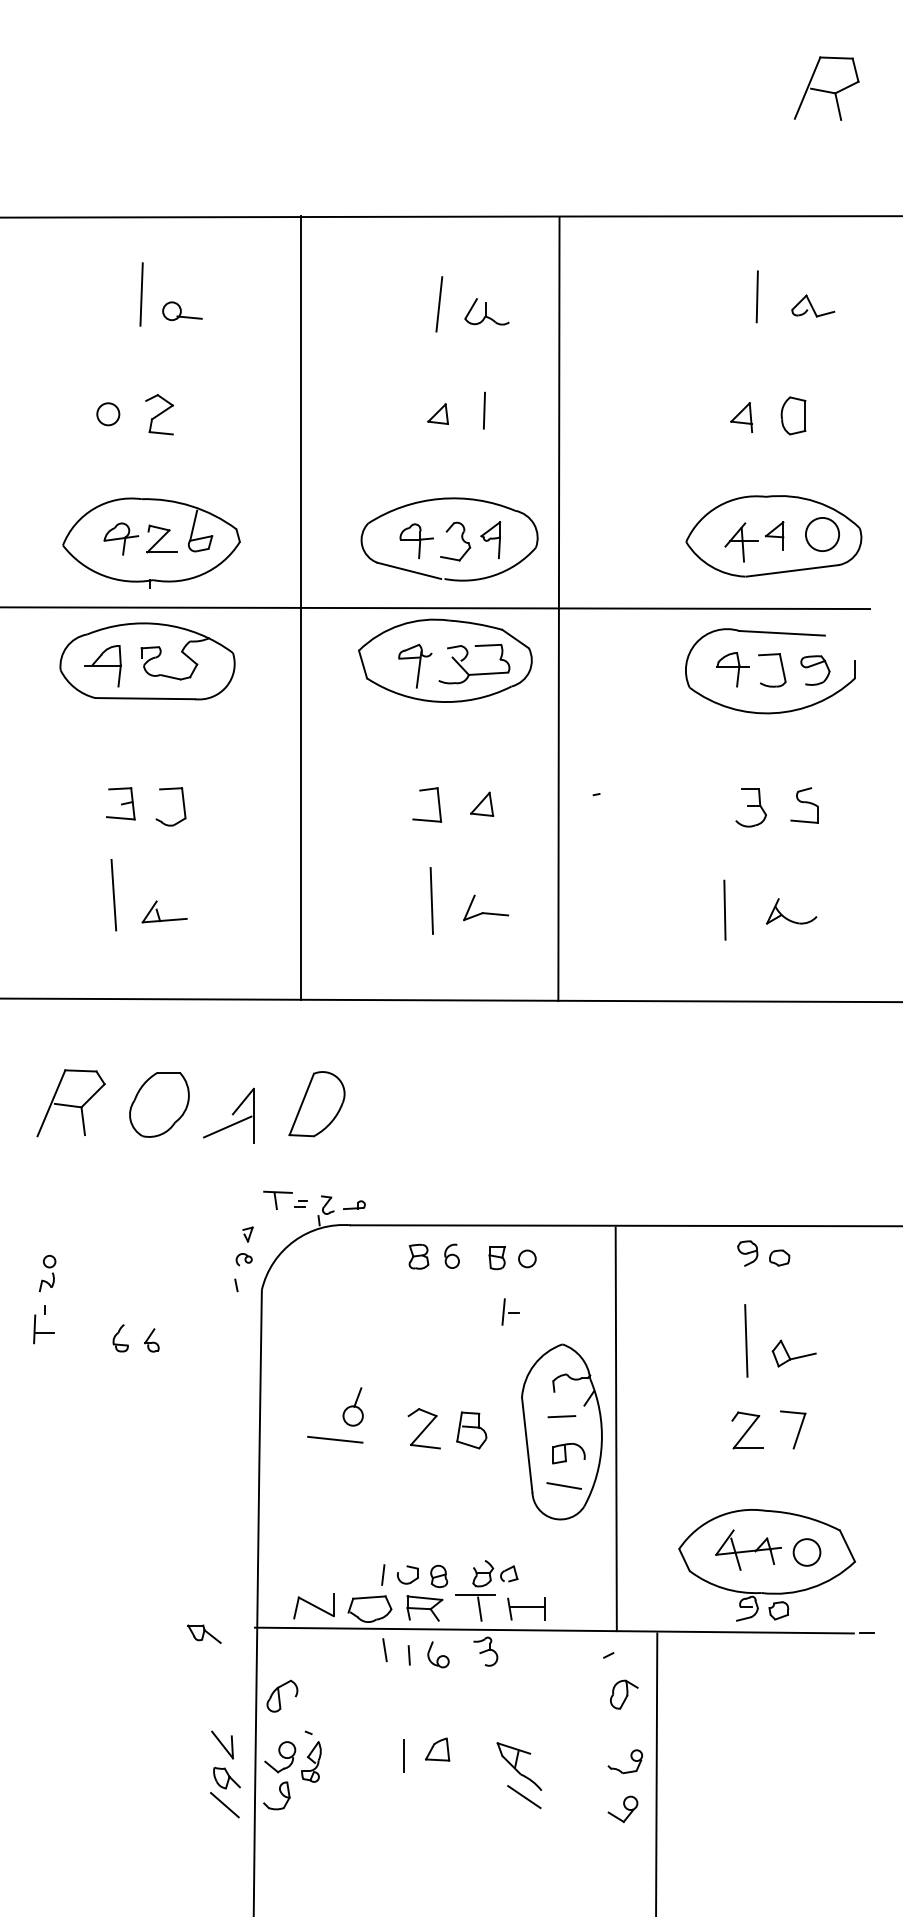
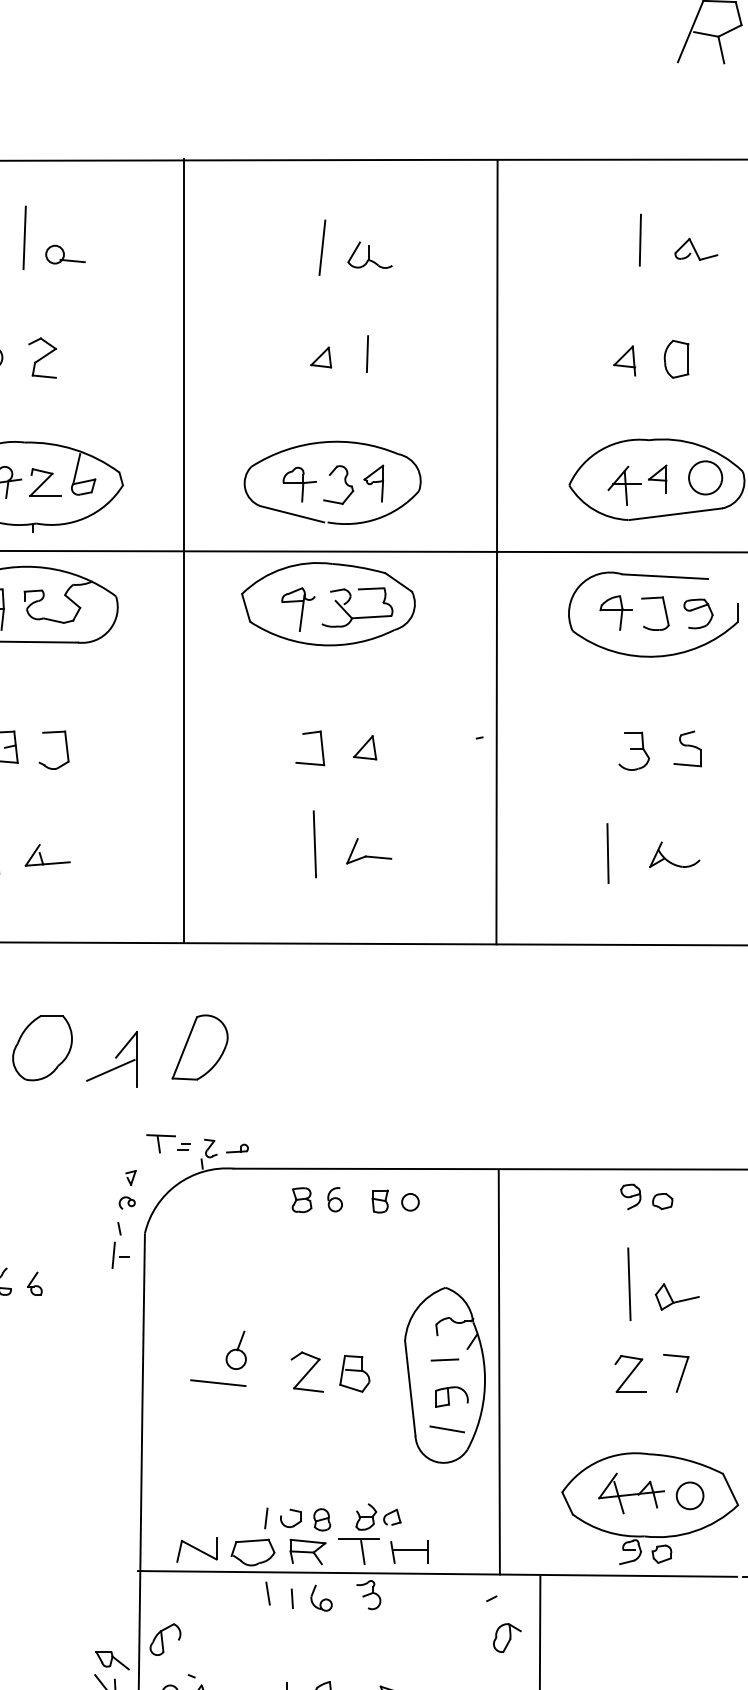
line: (558, 608) -> (496, 551), moved
part: (510, 1311) -> (120, 1254), moved
part: (204, 1633) -> (112, 1659), moved

